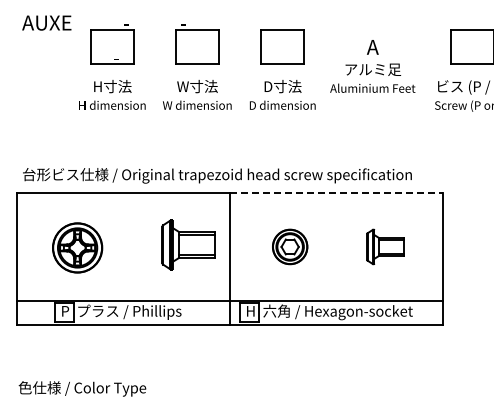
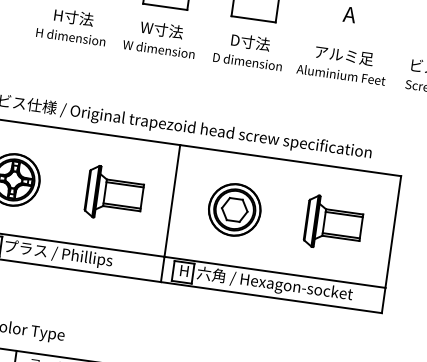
text: (372, 77) -> (342, 63), moved
line: (336, 192) -> (290, 160), dashed -> solid
part: (188, 244) -> (114, 193), moved
part: (289, 246) -> (234, 209), size x1.43
part: (385, 246) -> (333, 223), size x1.43

